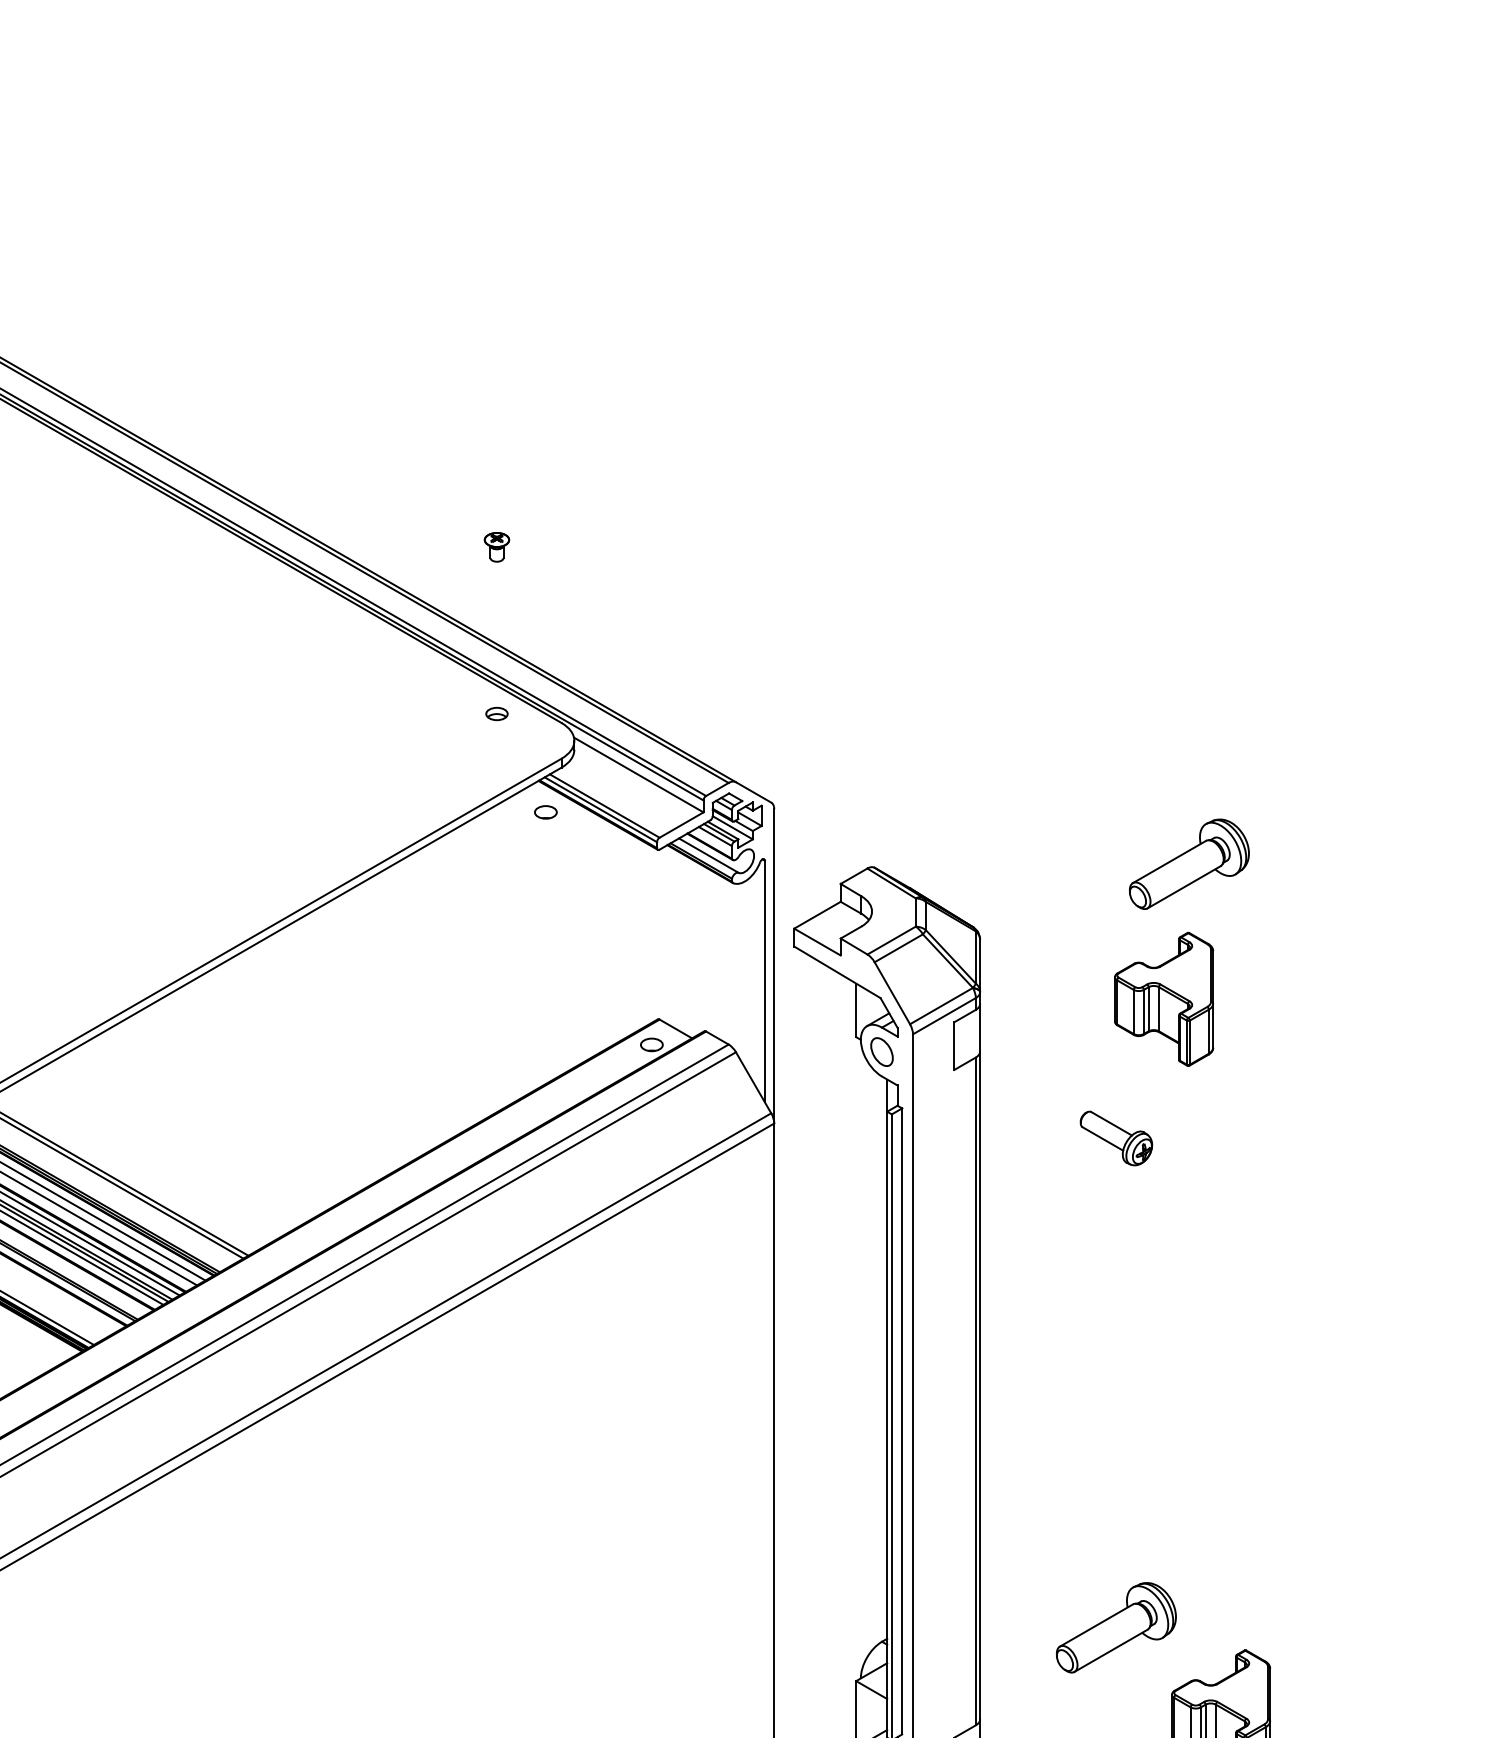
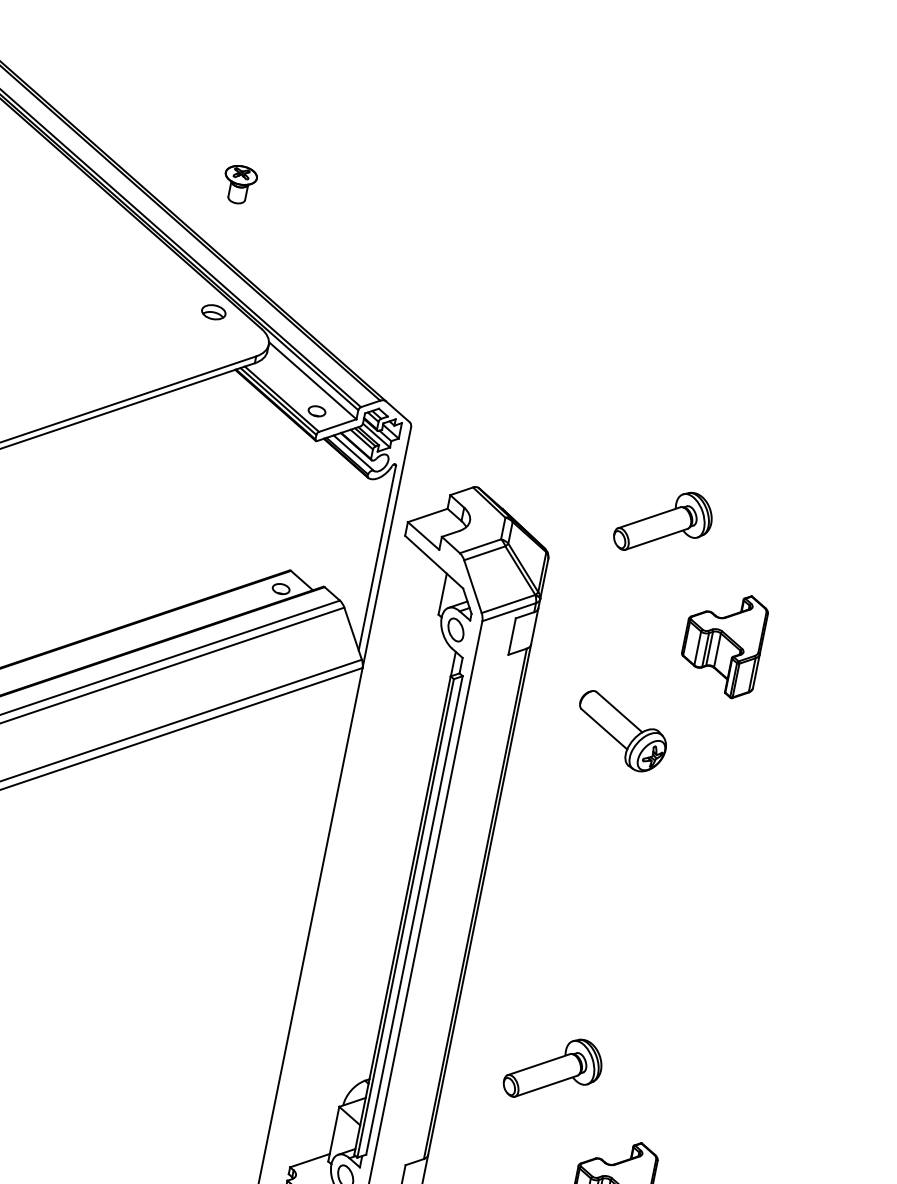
part: (496, 547) -> (239, 184), size x1.67
part: (496, 713) -> (213, 311), size x1.43
part: (545, 812) -> (316, 411), moved
part: (1189, 863) -> (664, 522), moved
part: (1164, 998) -> (723, 642), moved
part: (1116, 1138) -> (621, 732), size x1.67
part: (1116, 1627) -> (553, 1069), moved

